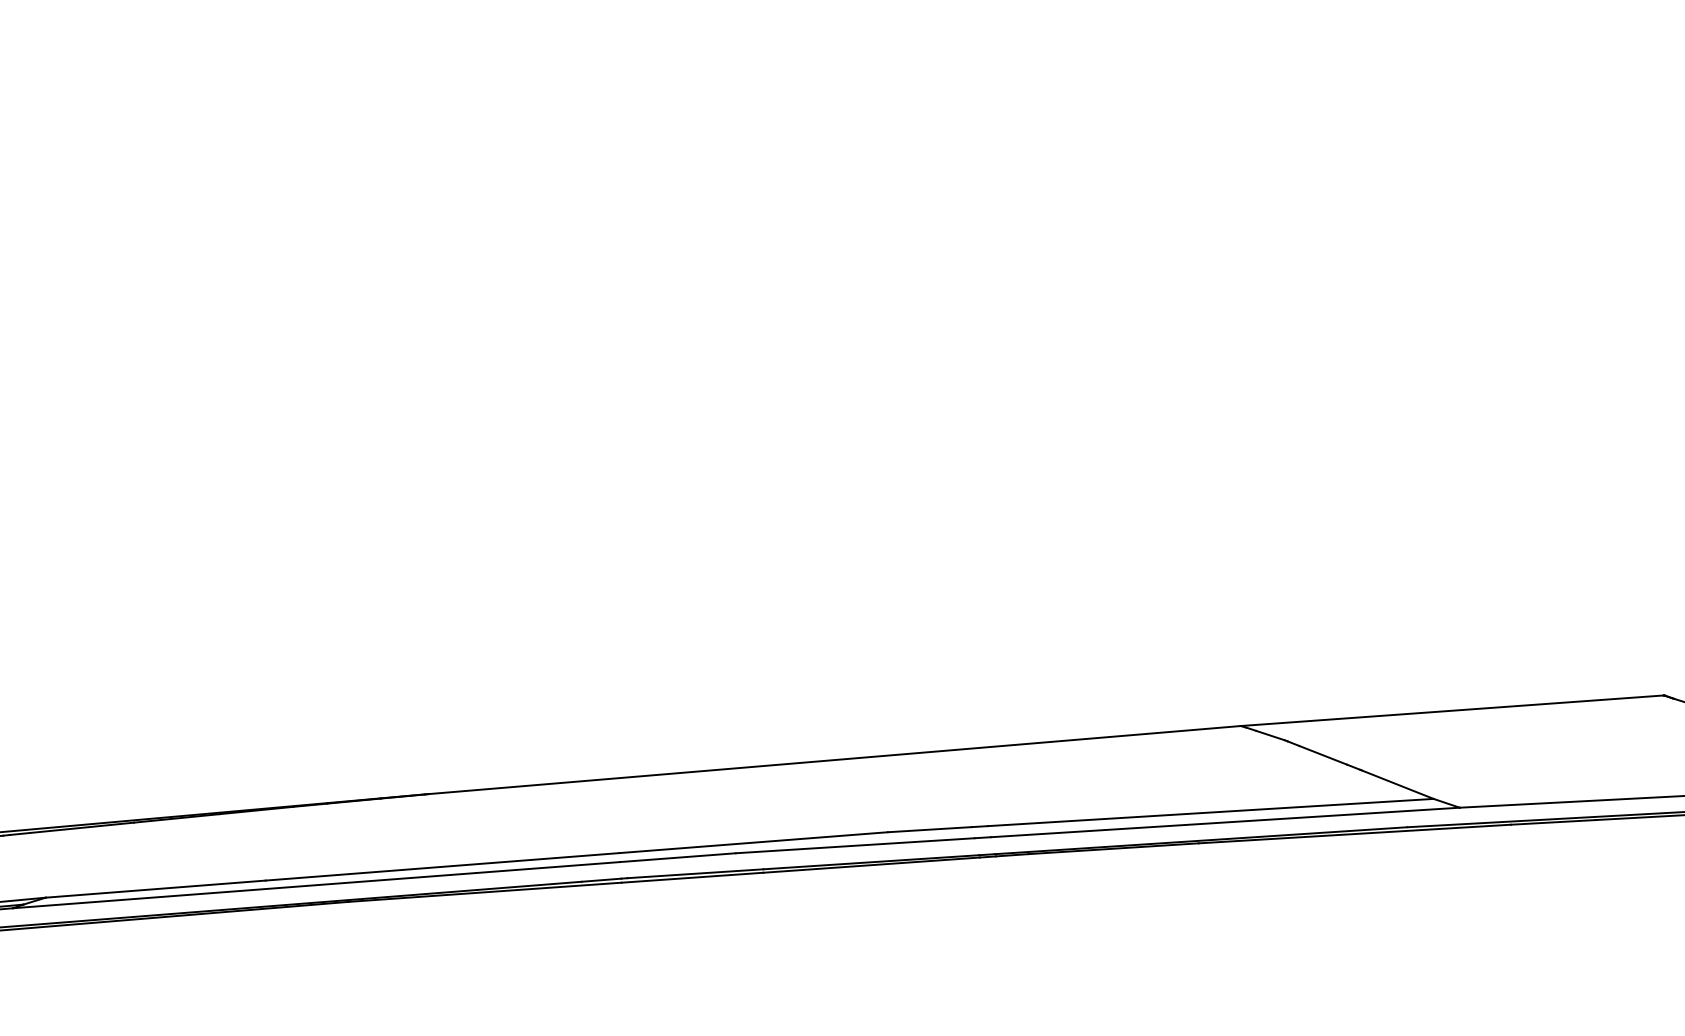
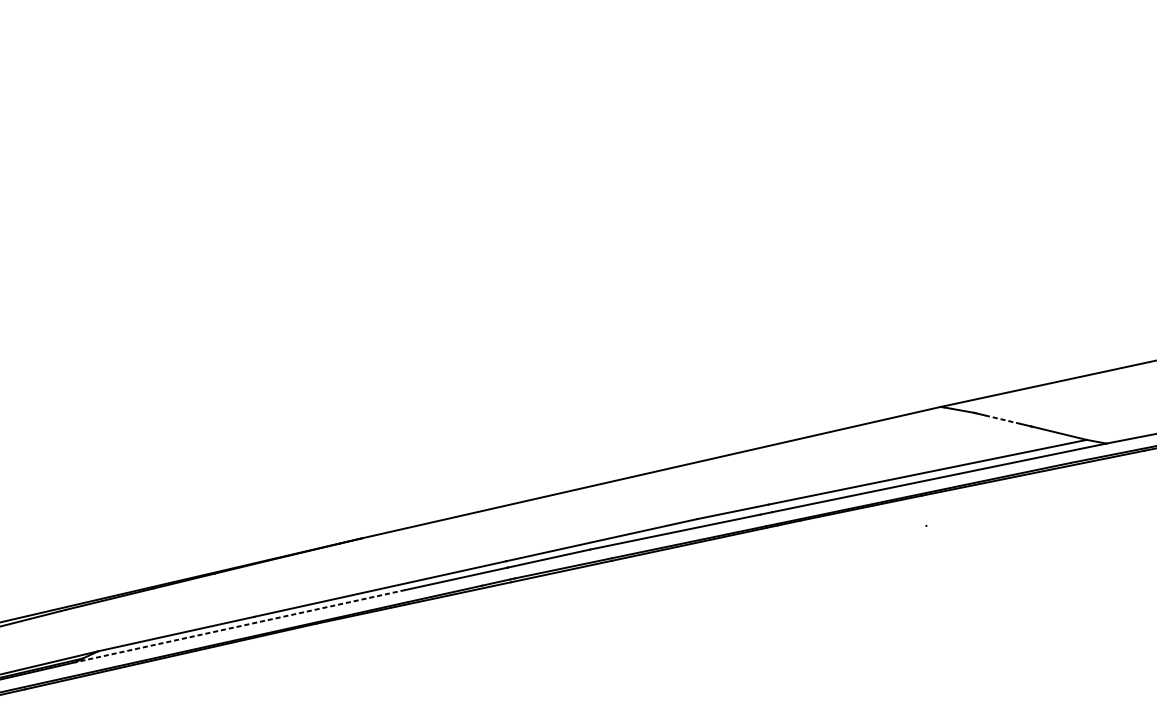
line: (1323, 755) -> (1003, 419), solid -> dashed
line: (244, 890) -> (240, 626), solid -> dashed

